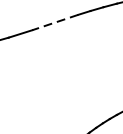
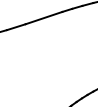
line: (54, 23) -> (43, 18), dashed -> solid

